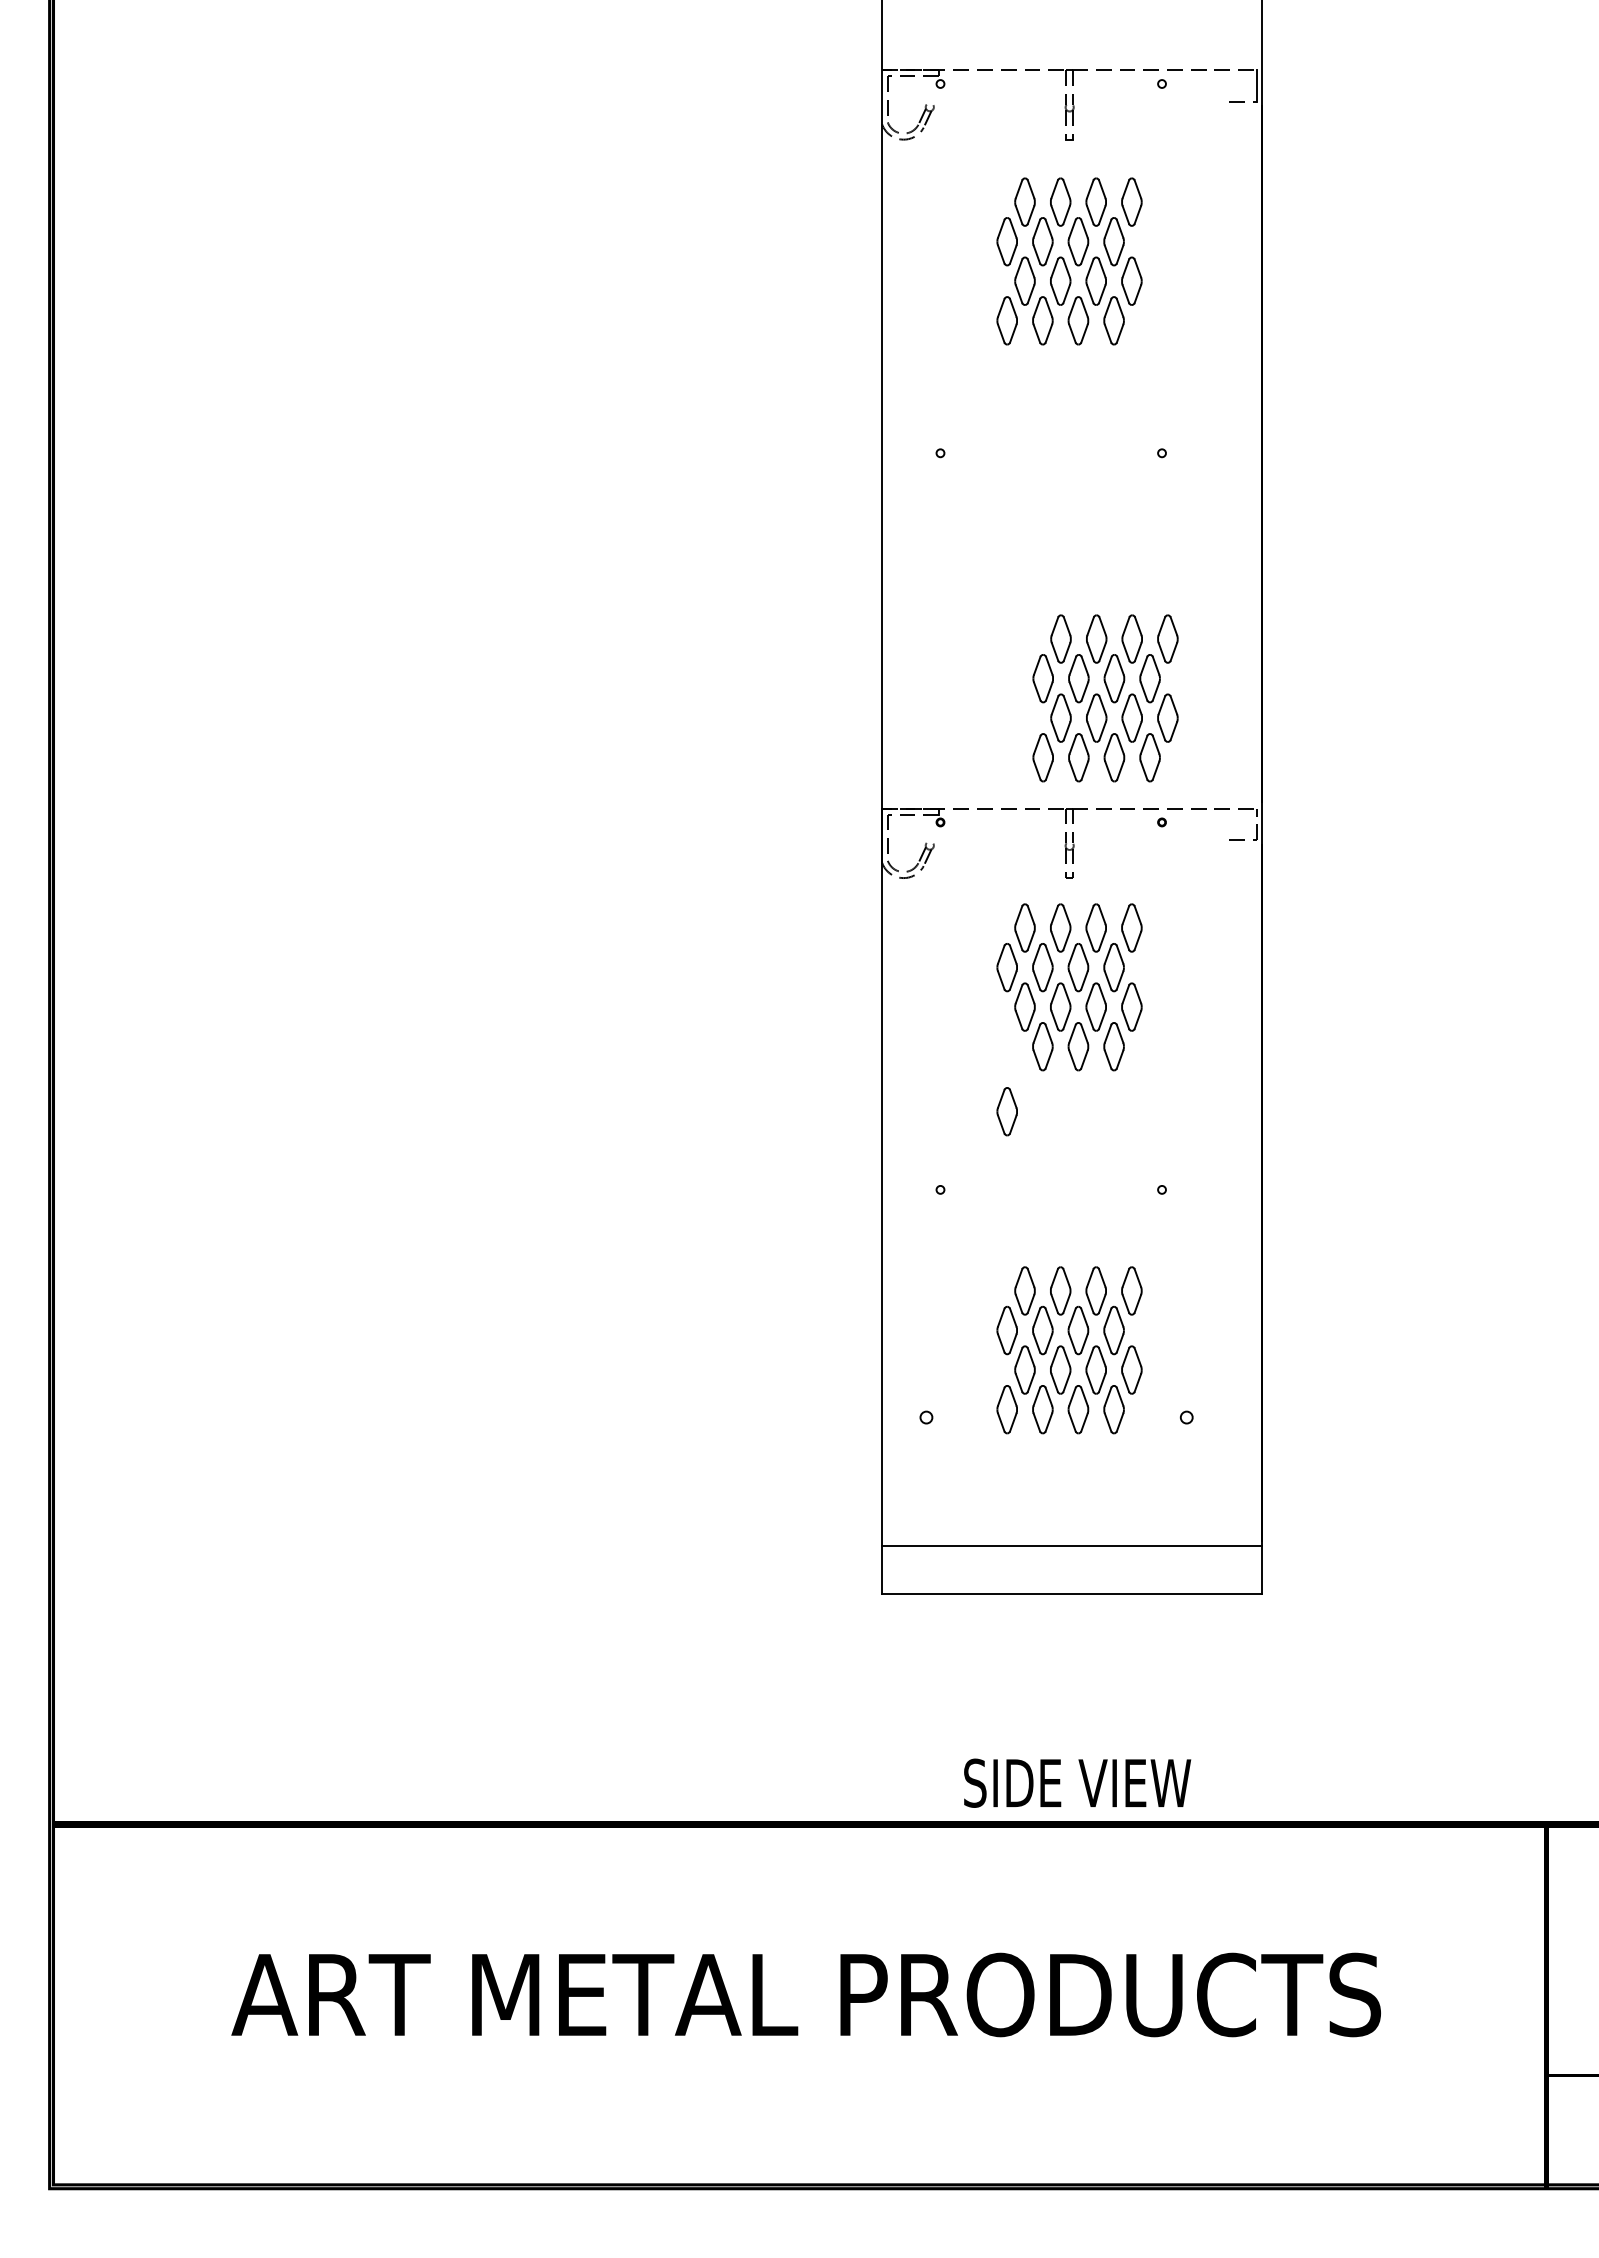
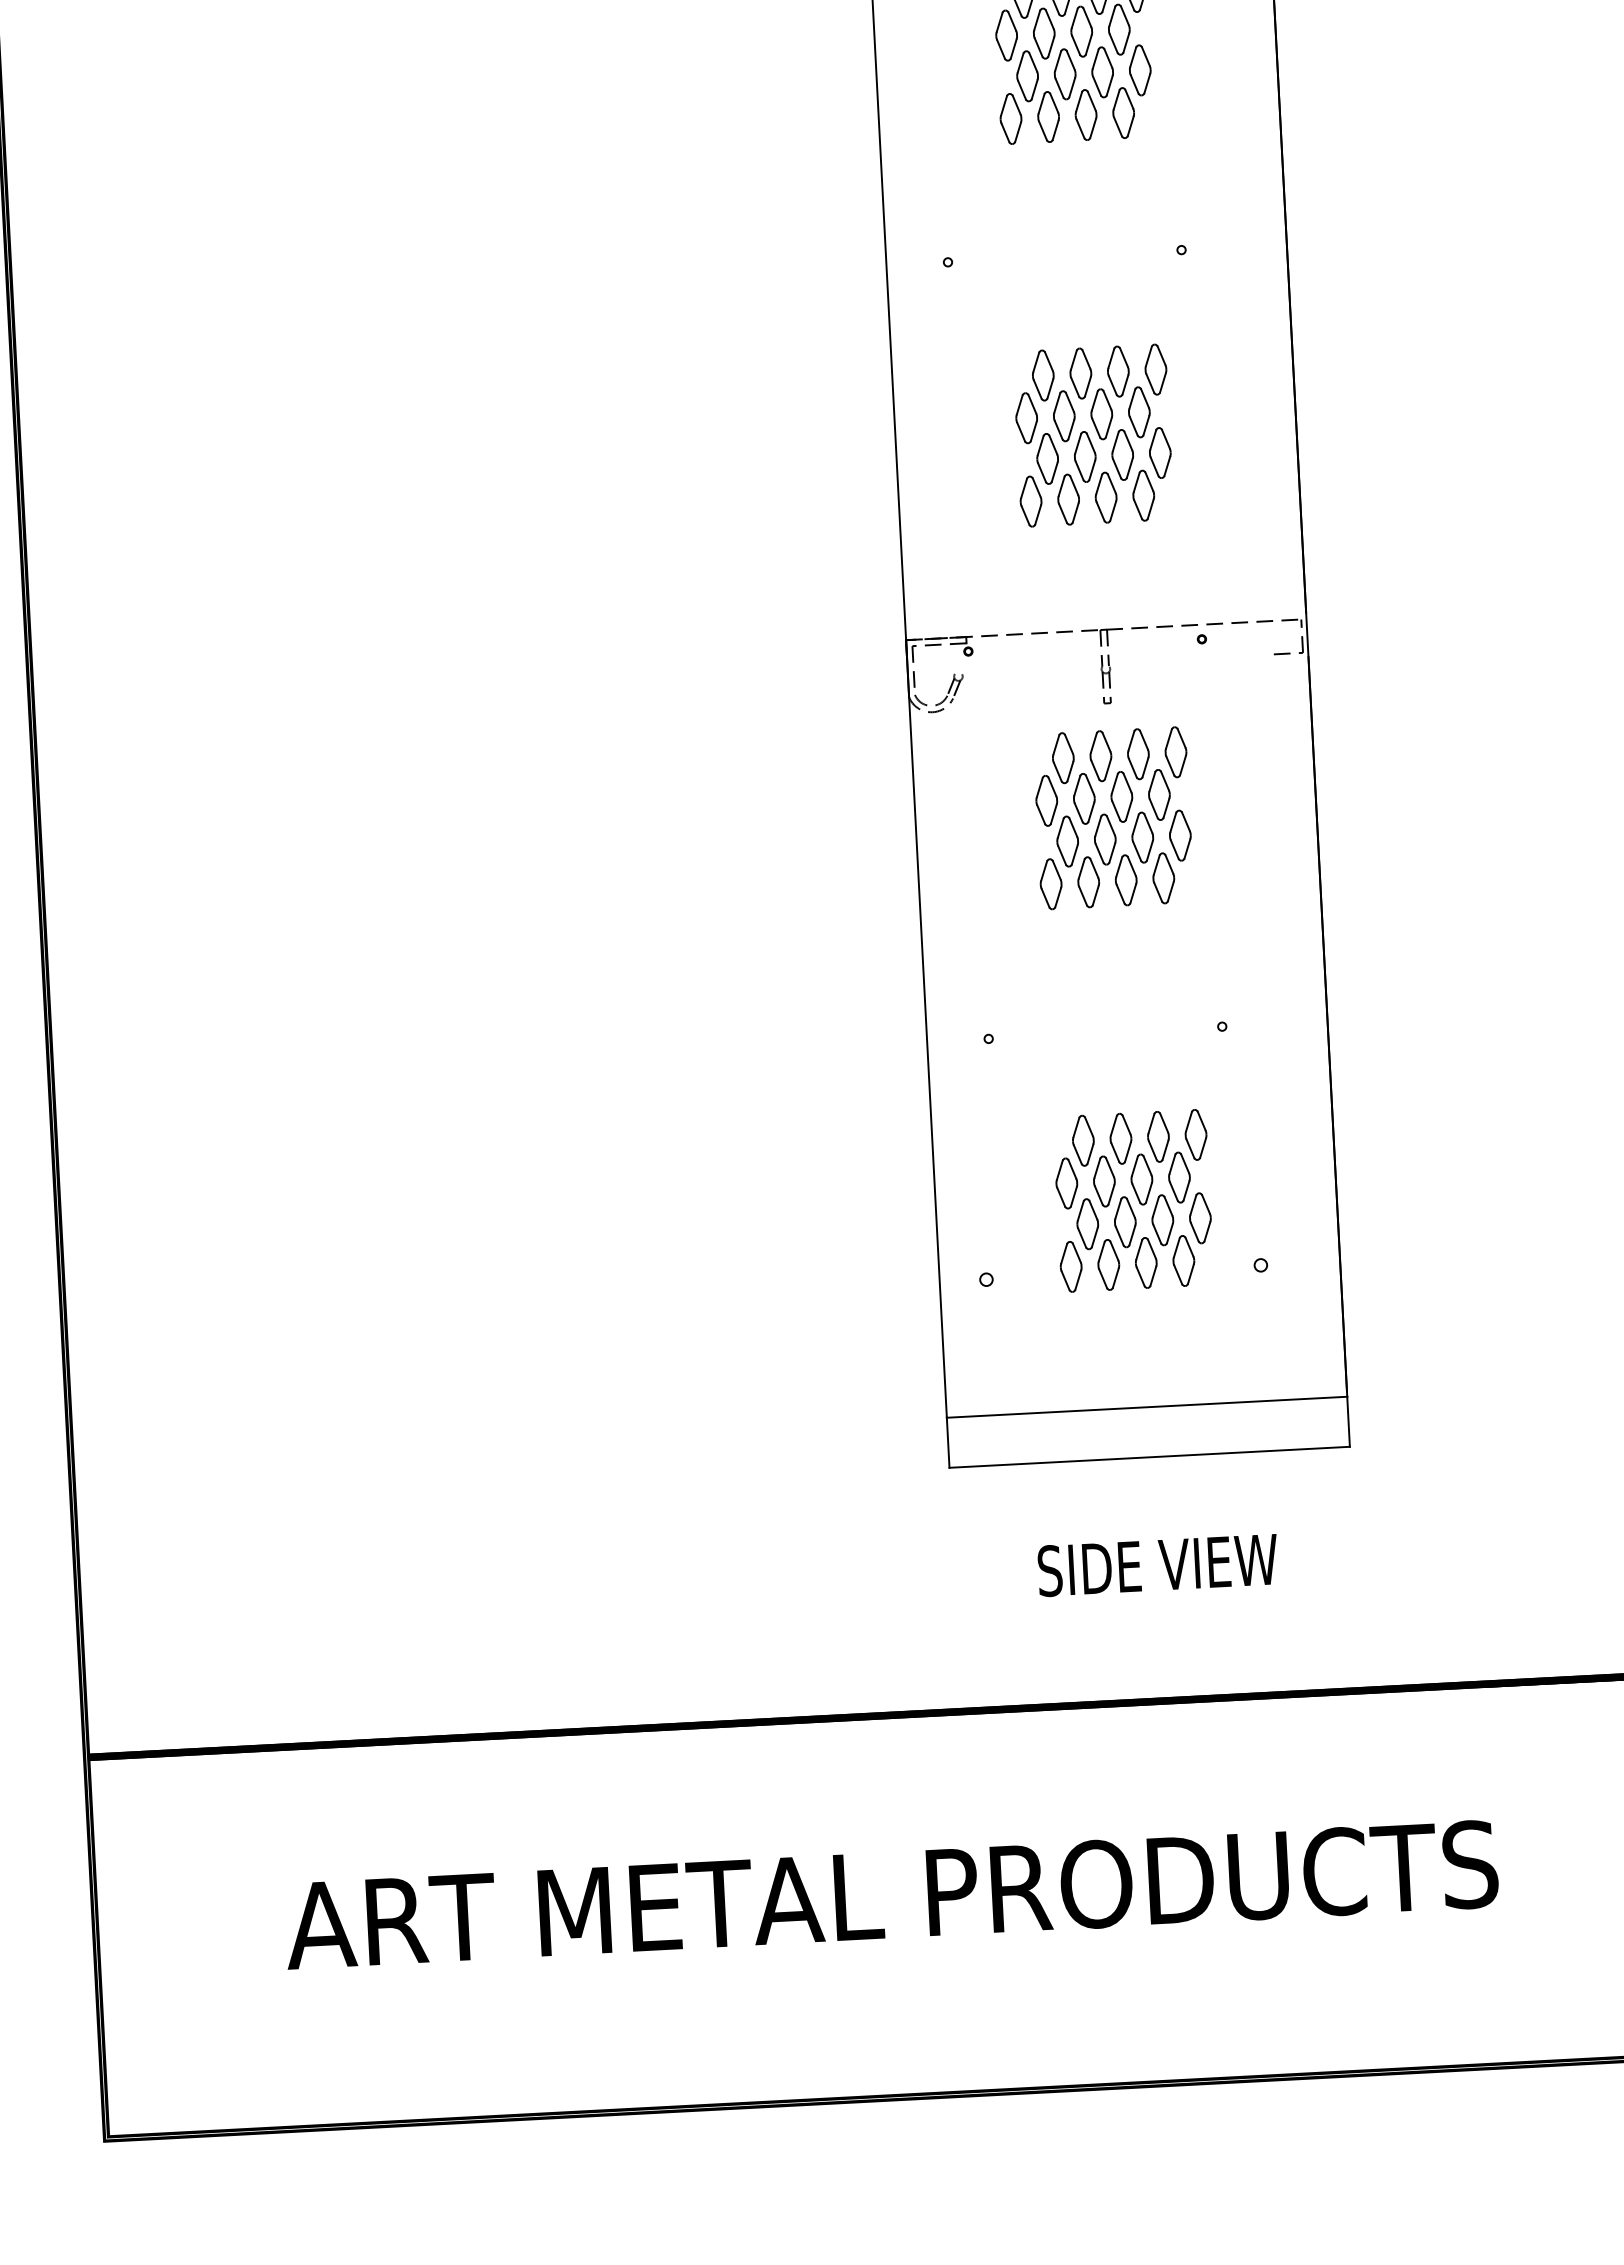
part: (1105, 698) -> (1093, 435), moved
part: (1006, 1111) -> (1050, 884), moved
text: (1077, 1782) -> (1157, 1564), moved

